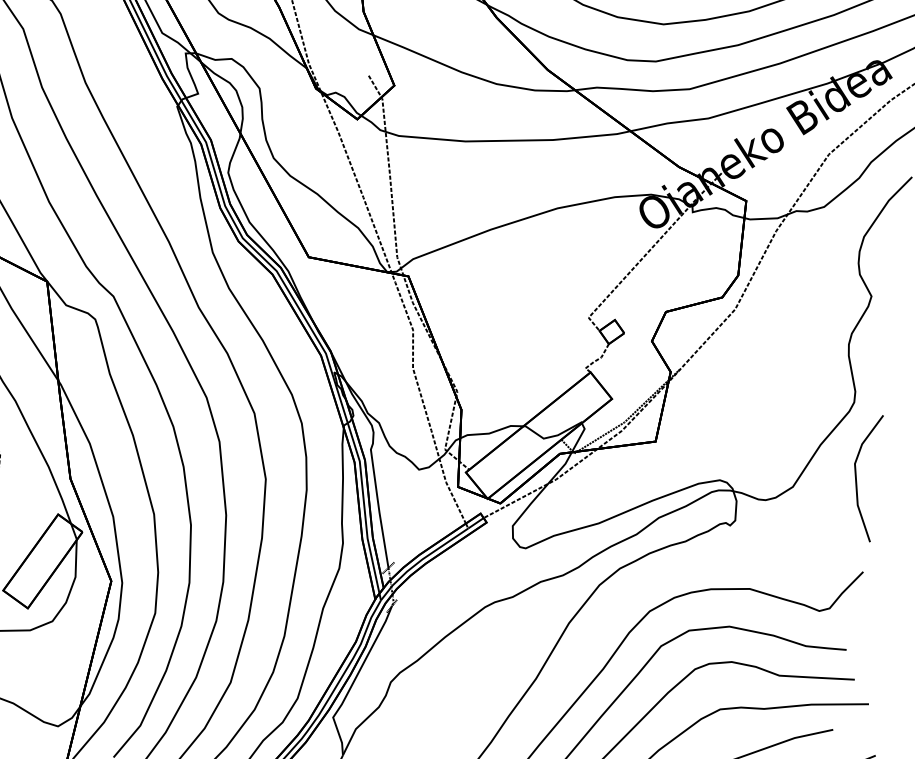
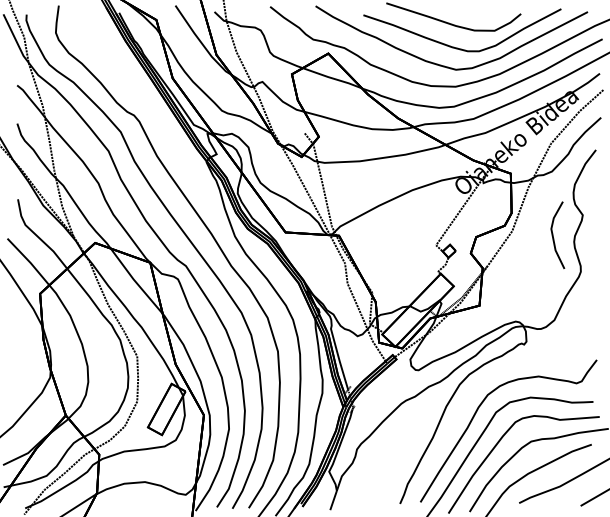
line: (857, 476) -> (553, 235), moved

